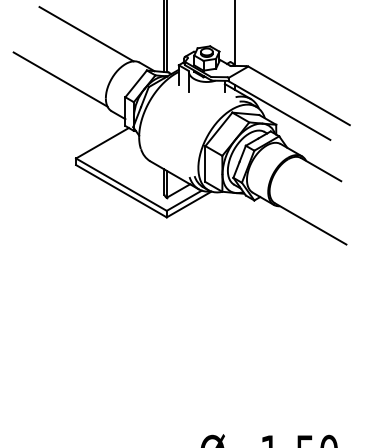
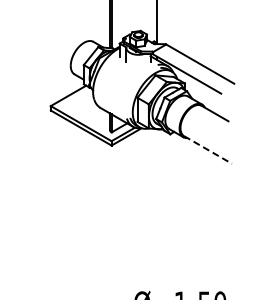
line: (86, 33) -> (57, 22), removed
line: (60, 79) -> (40, 53), removed
line: (311, 223) -> (208, 149), solid -> dashed

